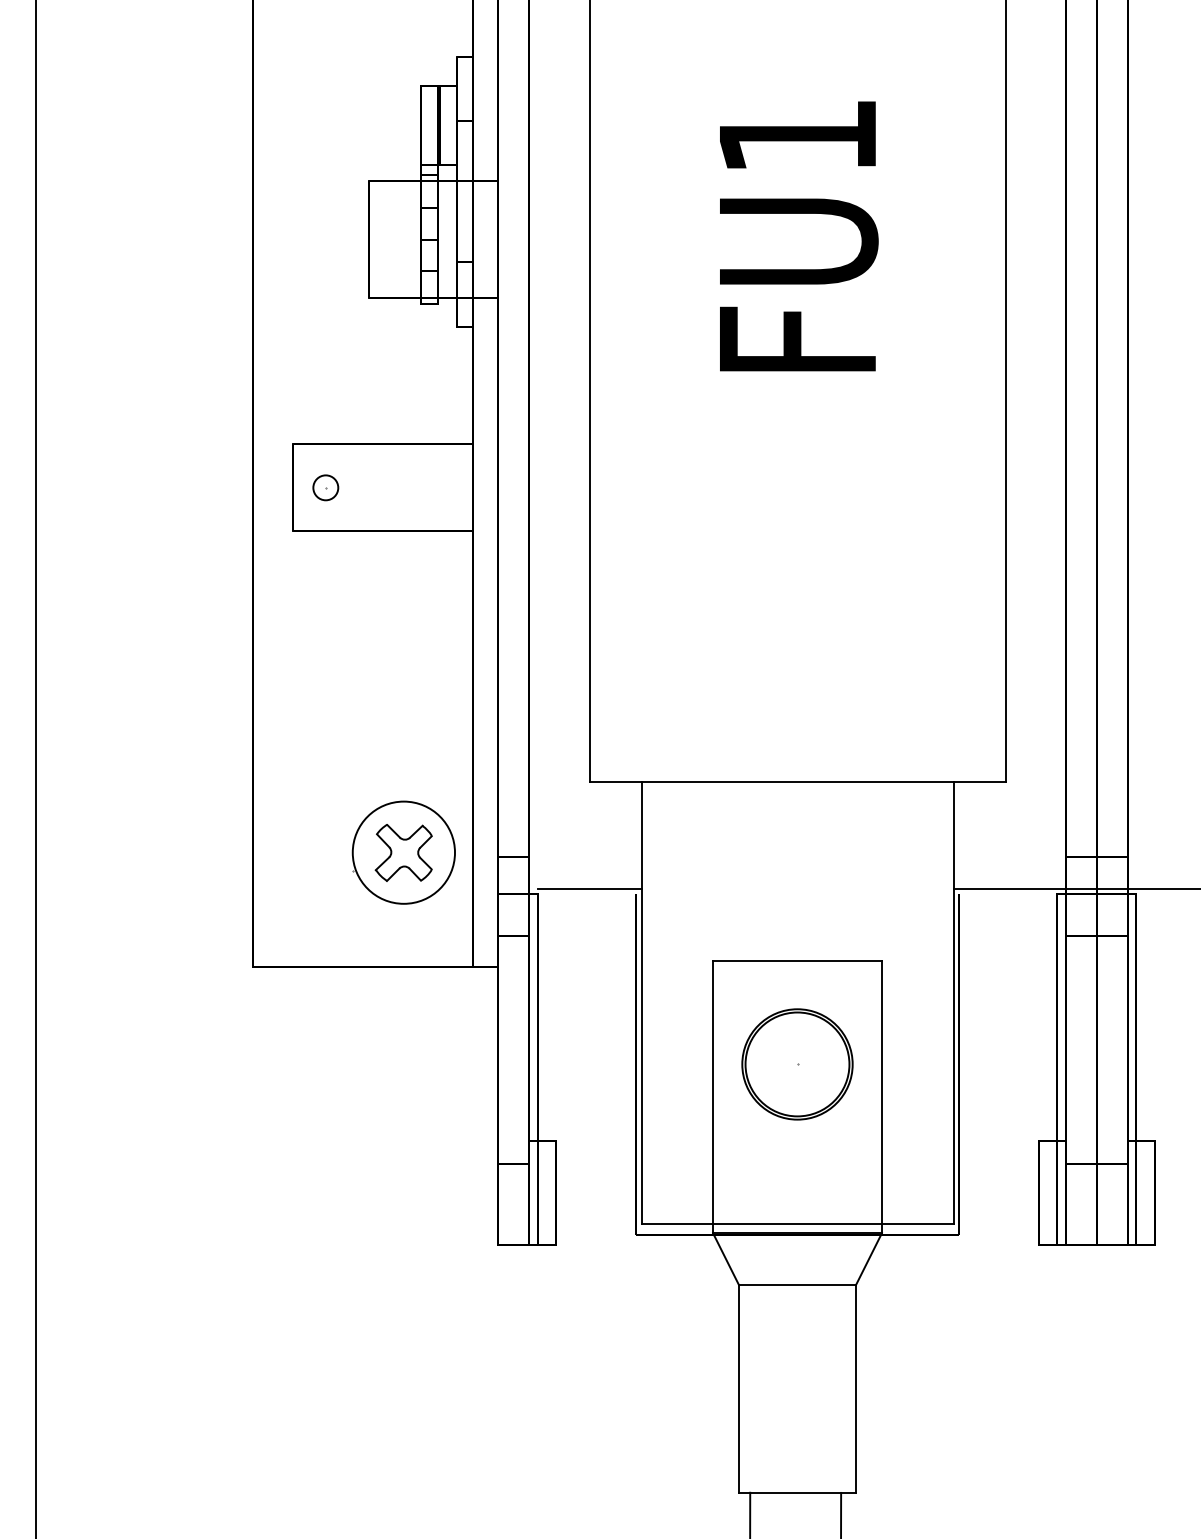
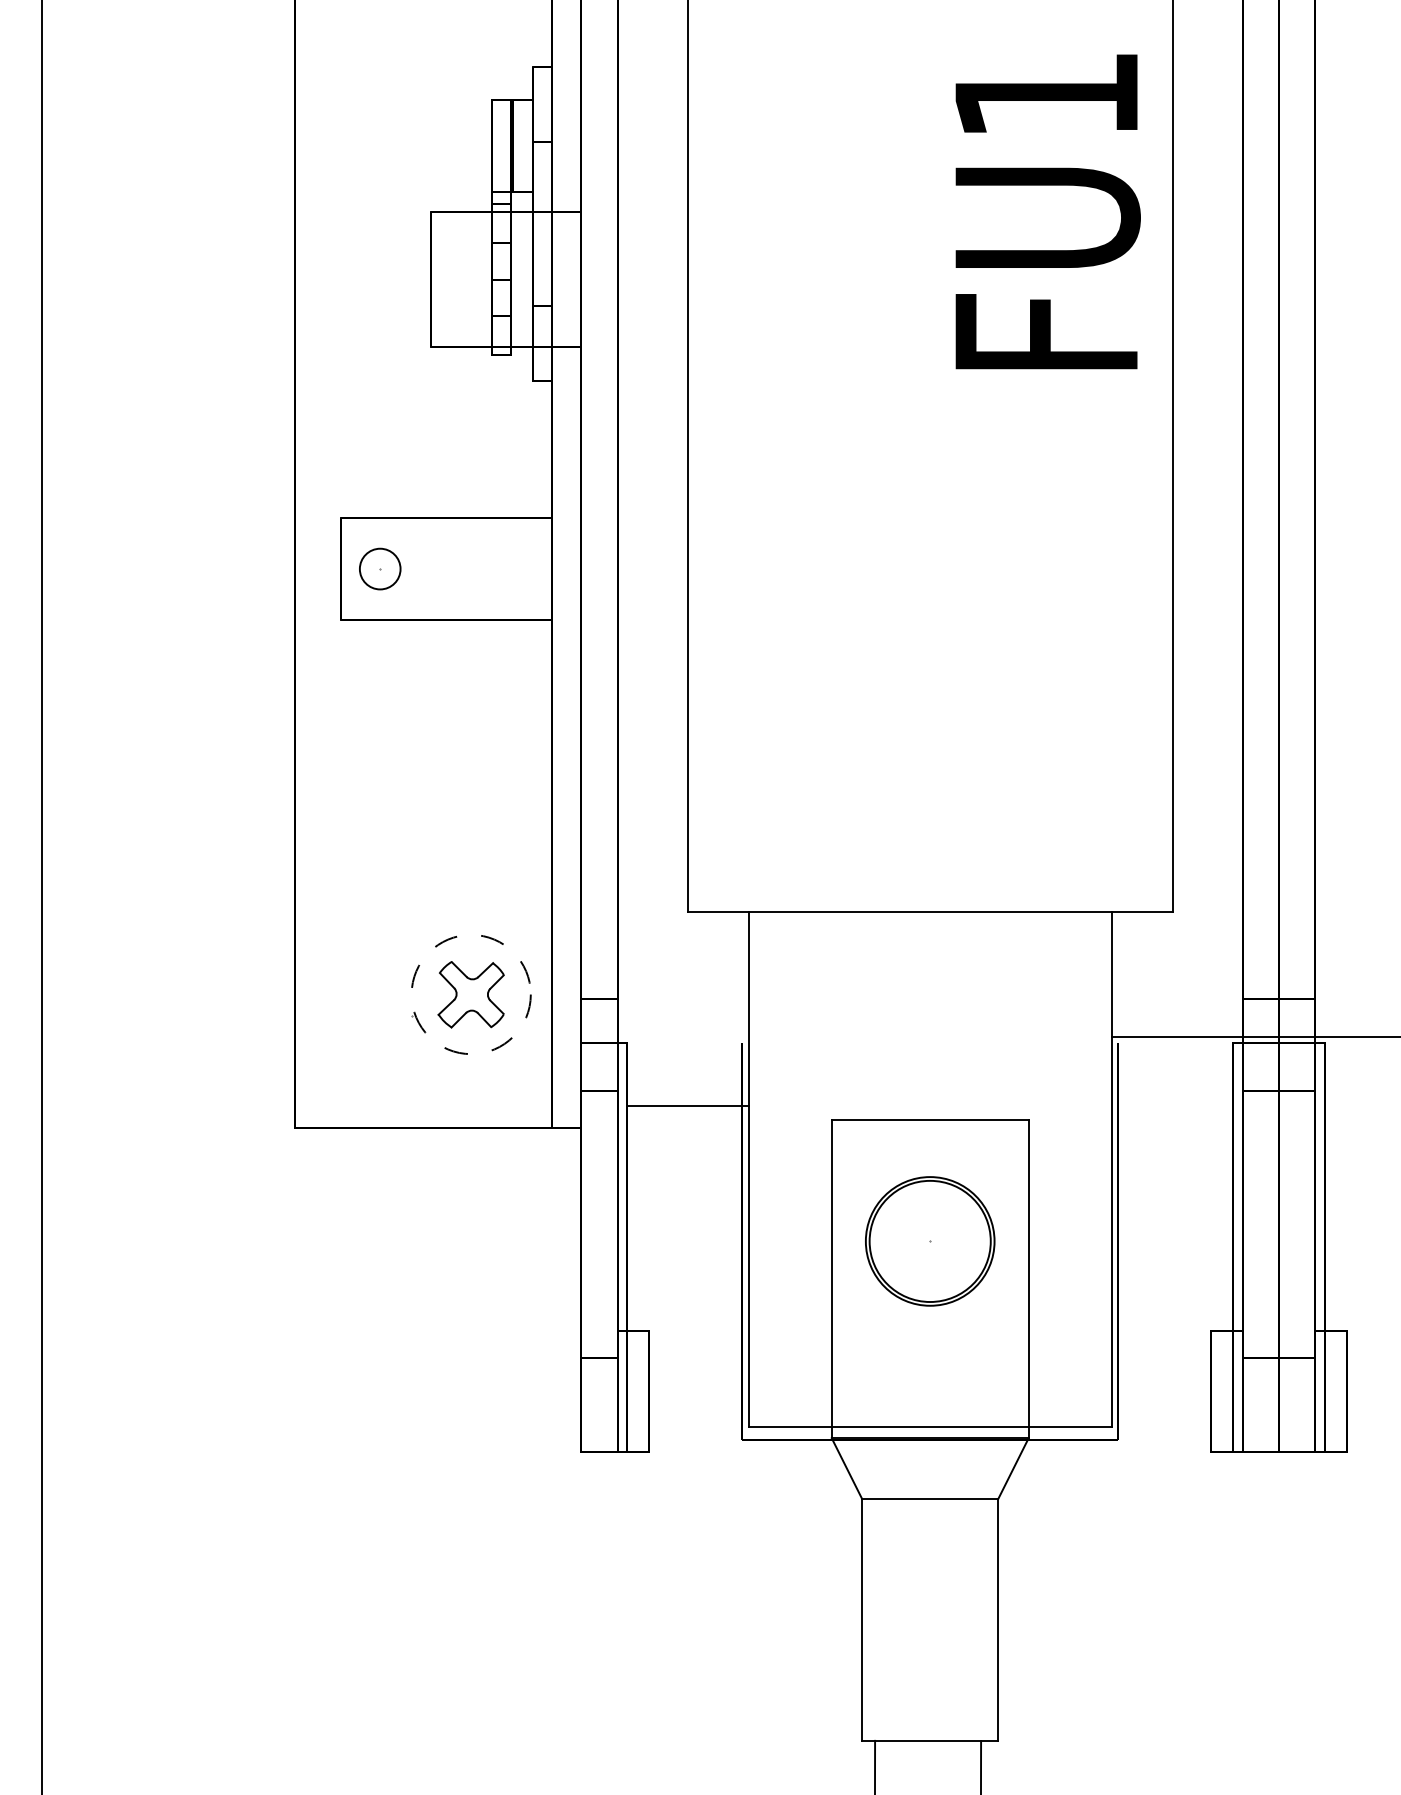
text: (798, 236) -> (1047, 211), moved
circle: (325, 487) -> (379, 568), size x1.4
circle: (403, 852) -> (470, 994), solid -> dashed
line: (589, 888) -> (687, 1105), moved

